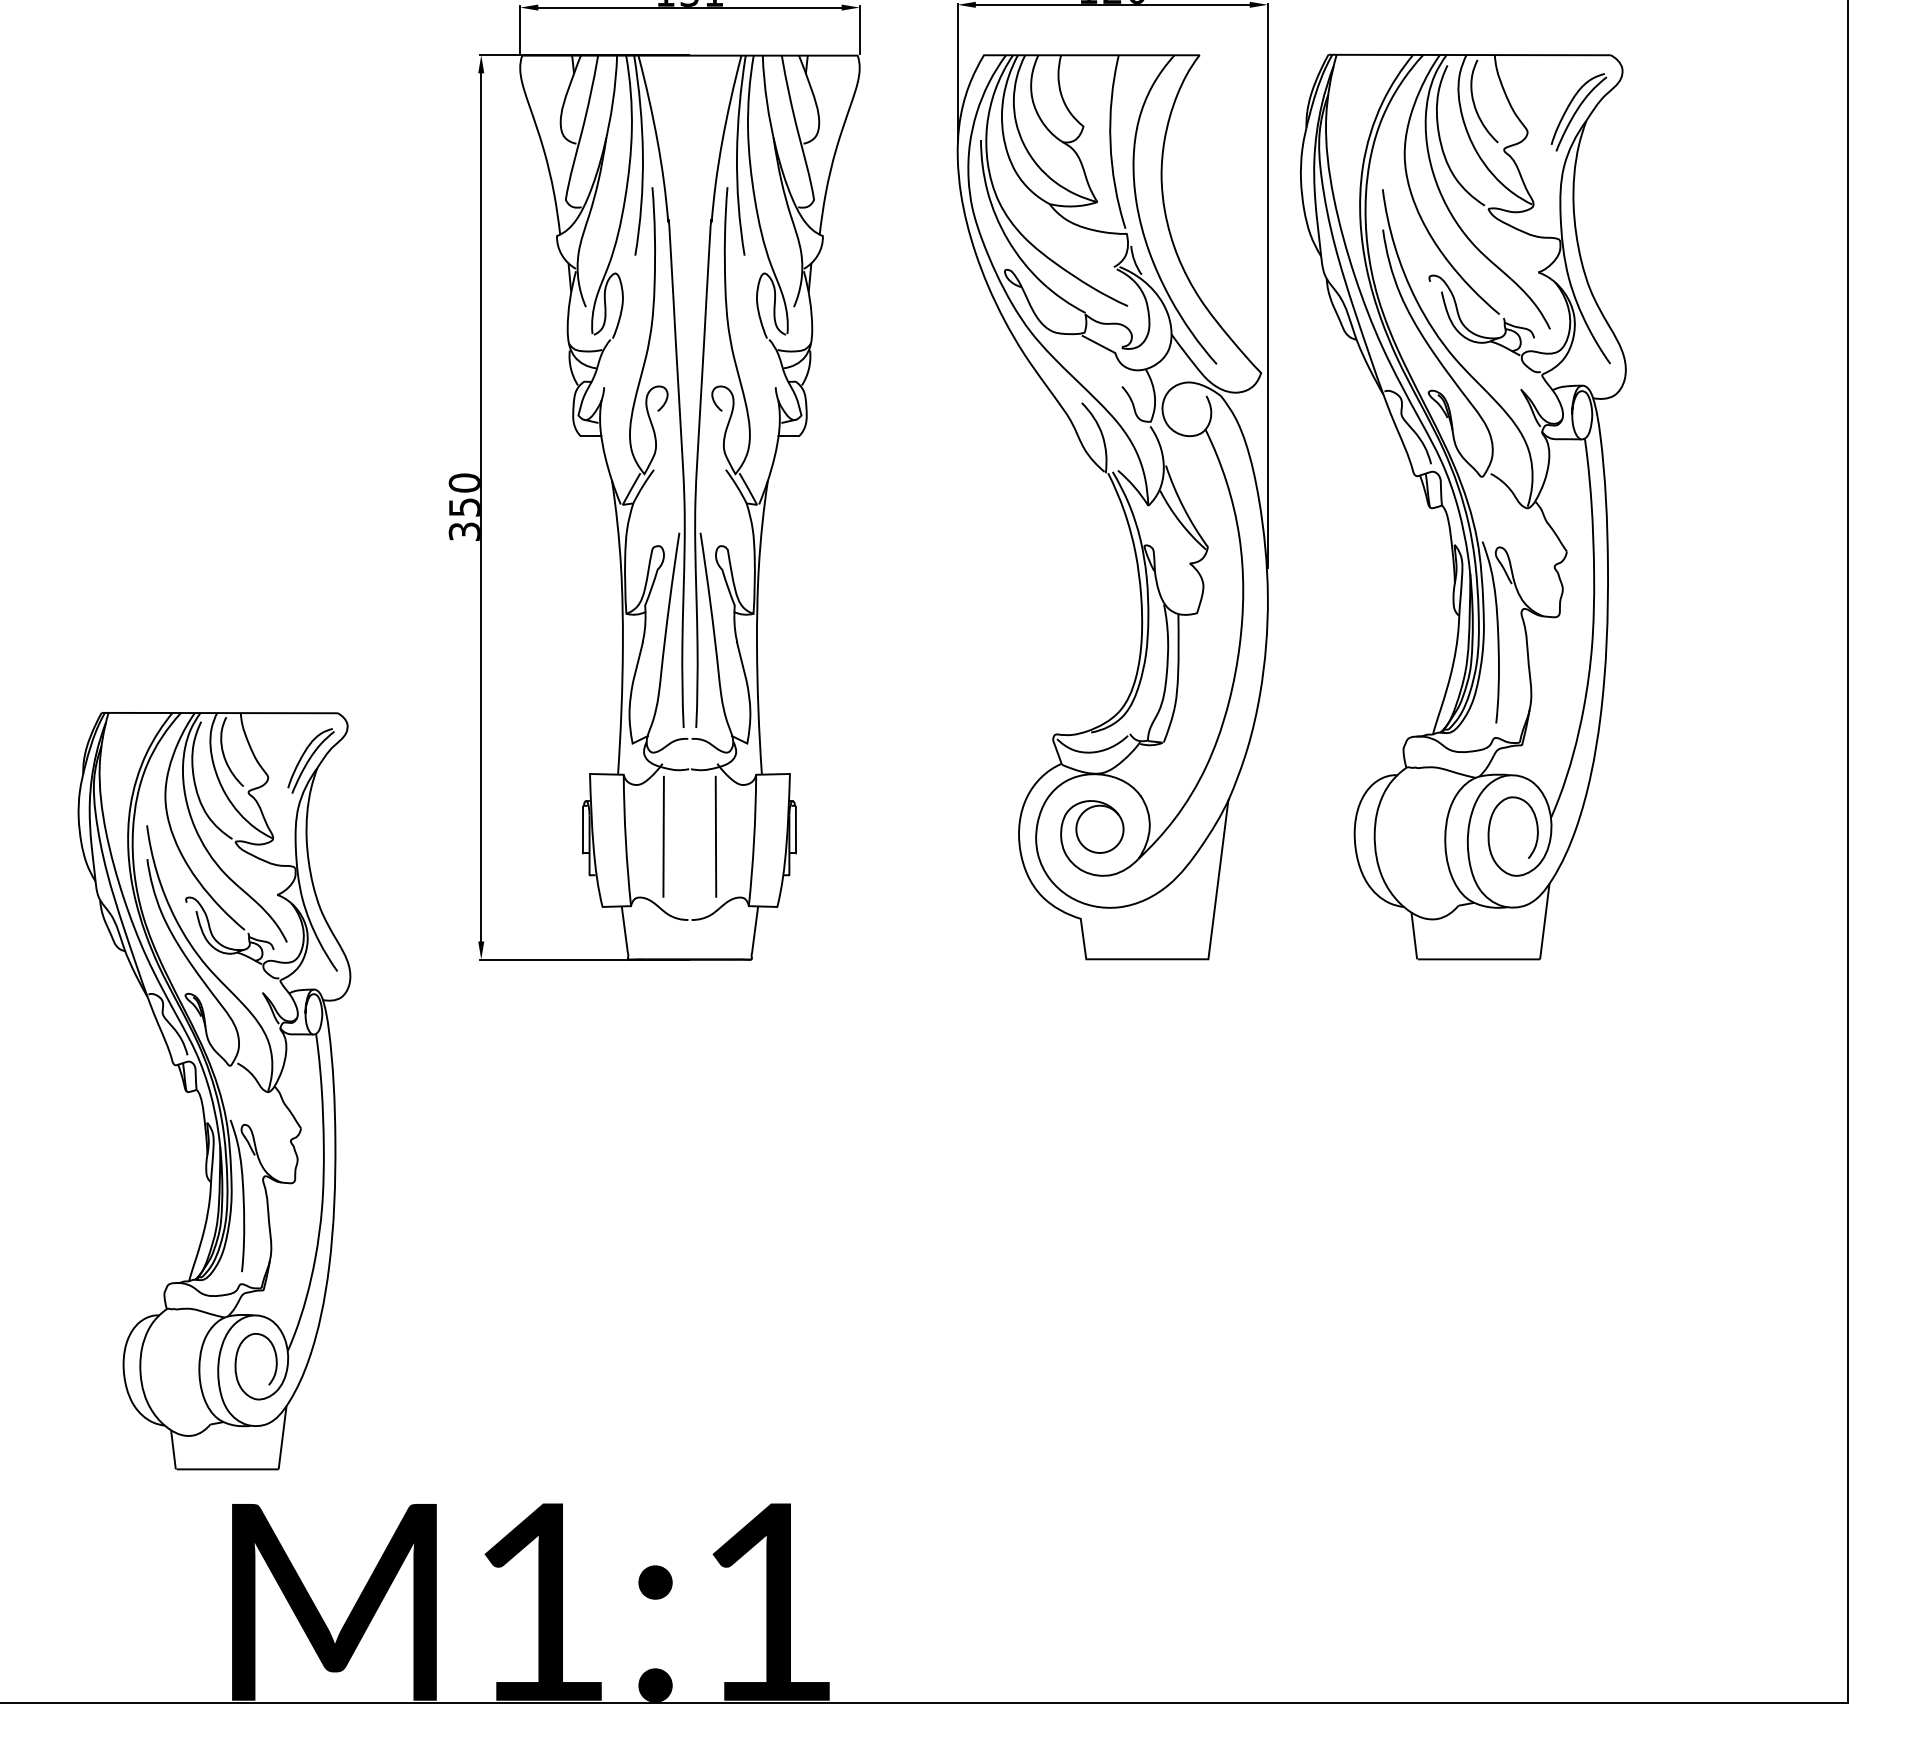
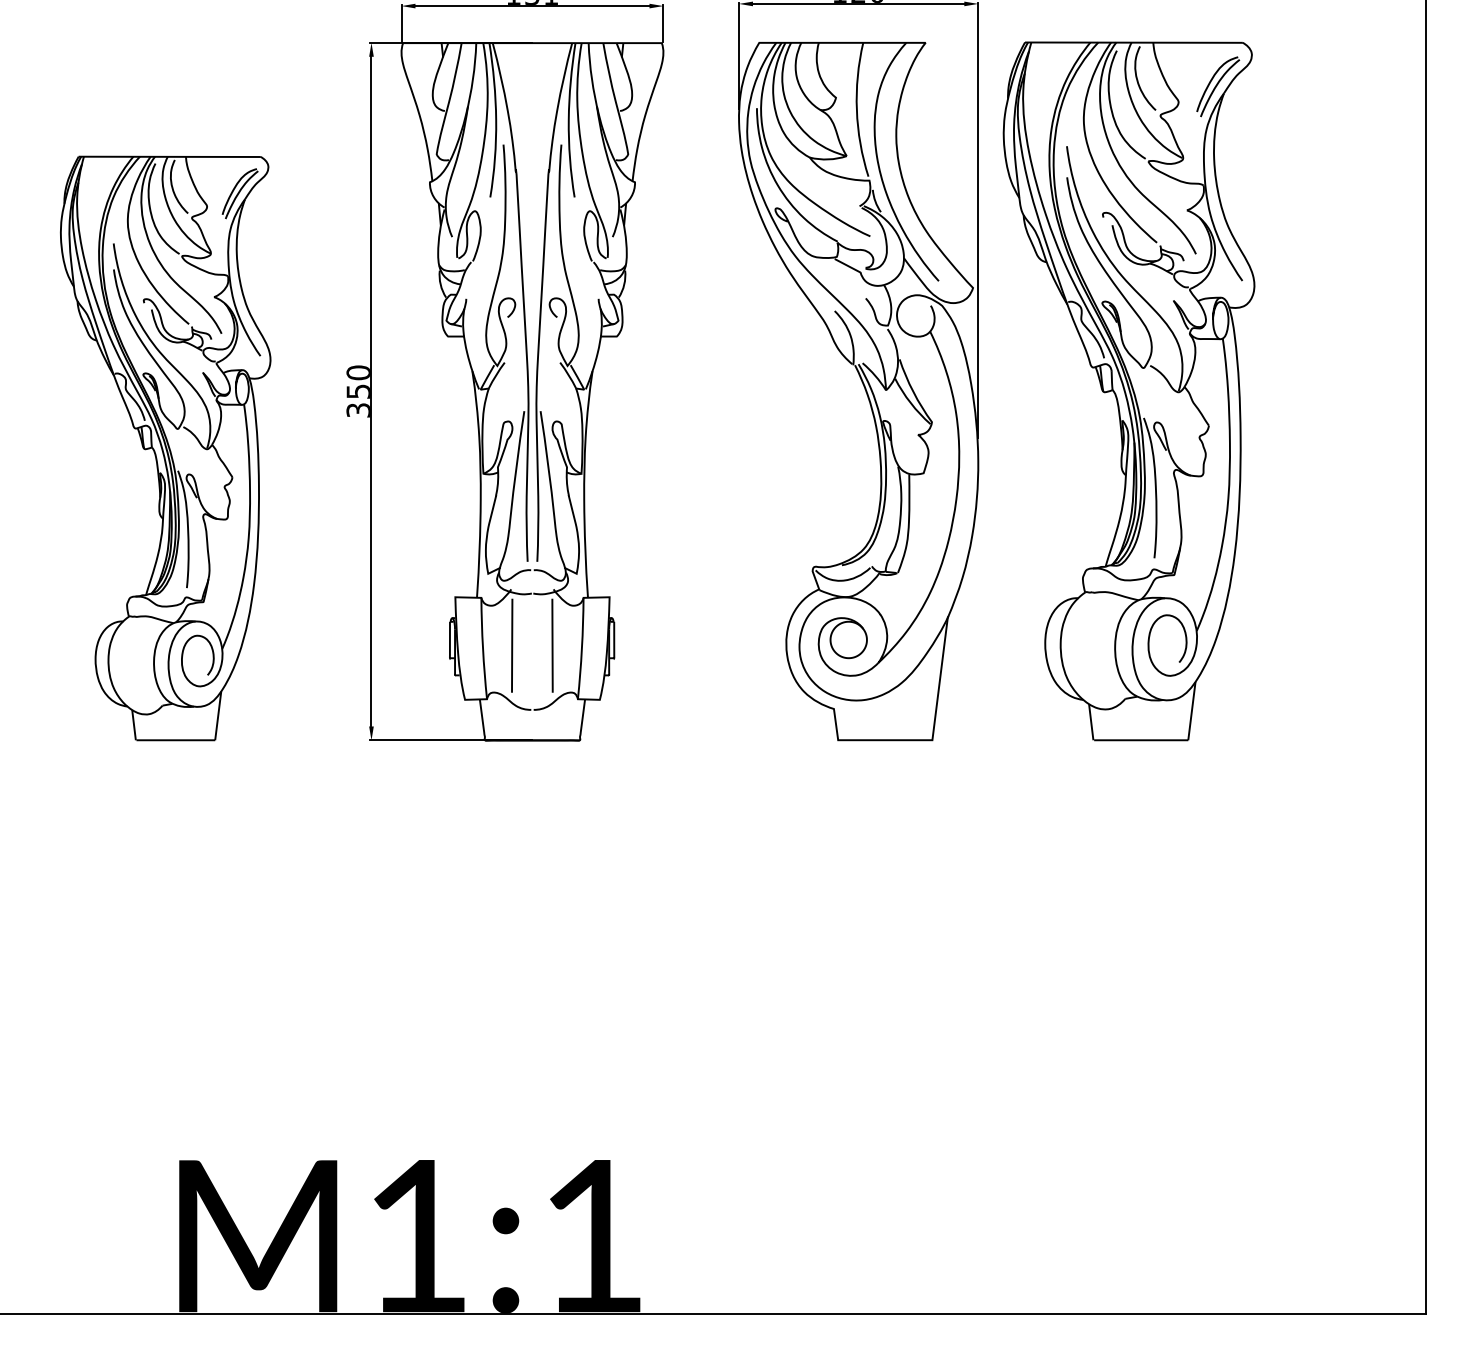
part: (214, 1091) -> (165, 448), moved

